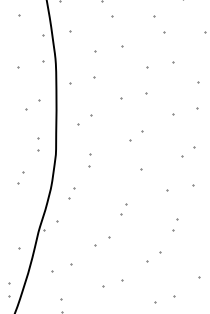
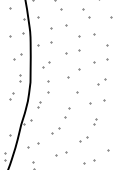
part: (135, 135) -> (73, 73), size x1.6
part: (89, 159) -> (48, 86), size x1.6
part: (124, 209) -> (67, 113), size x1.6

